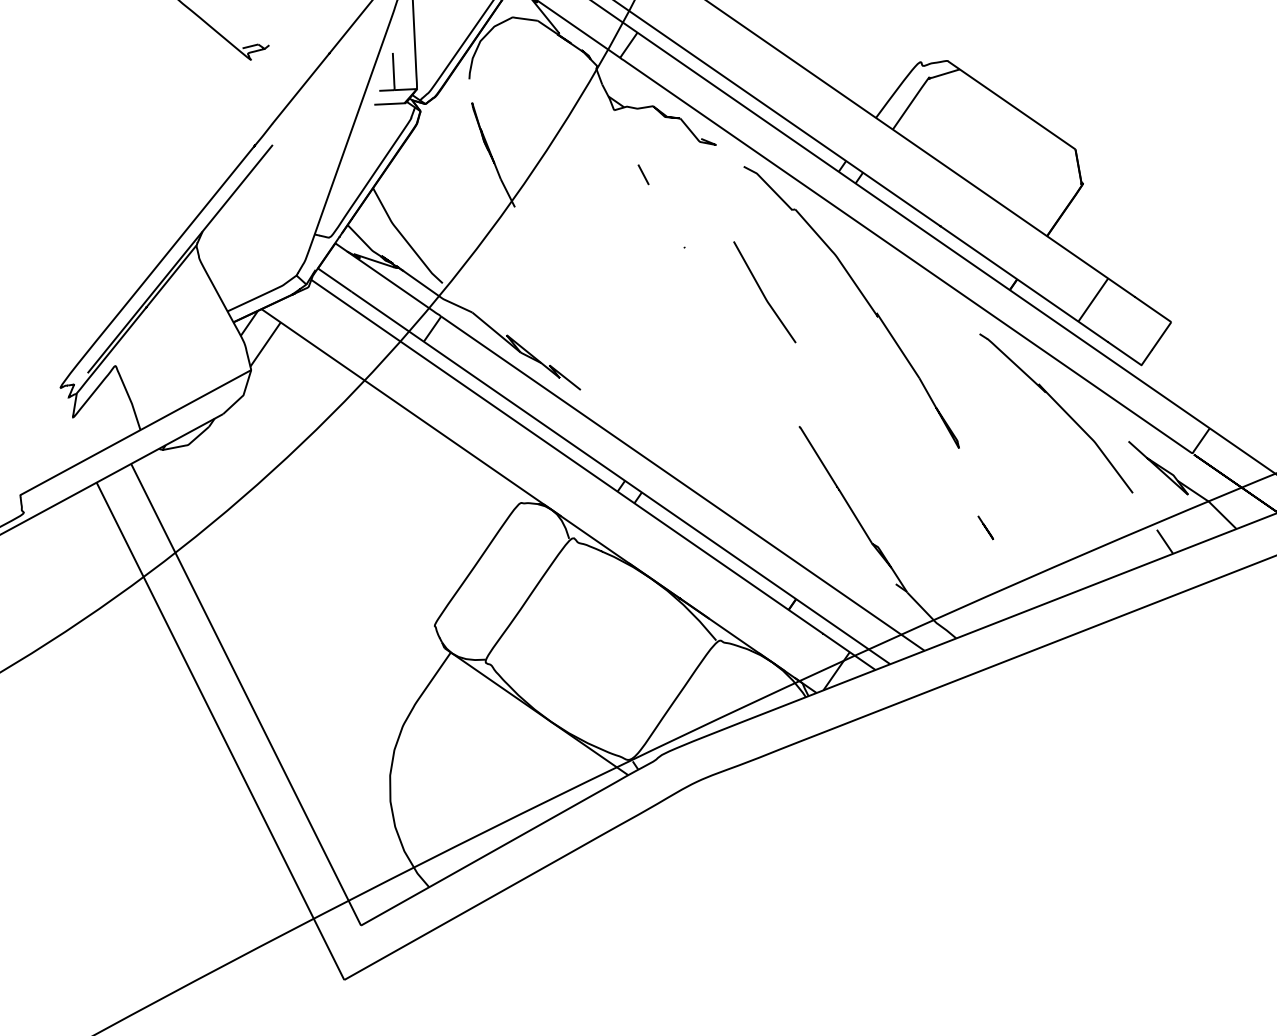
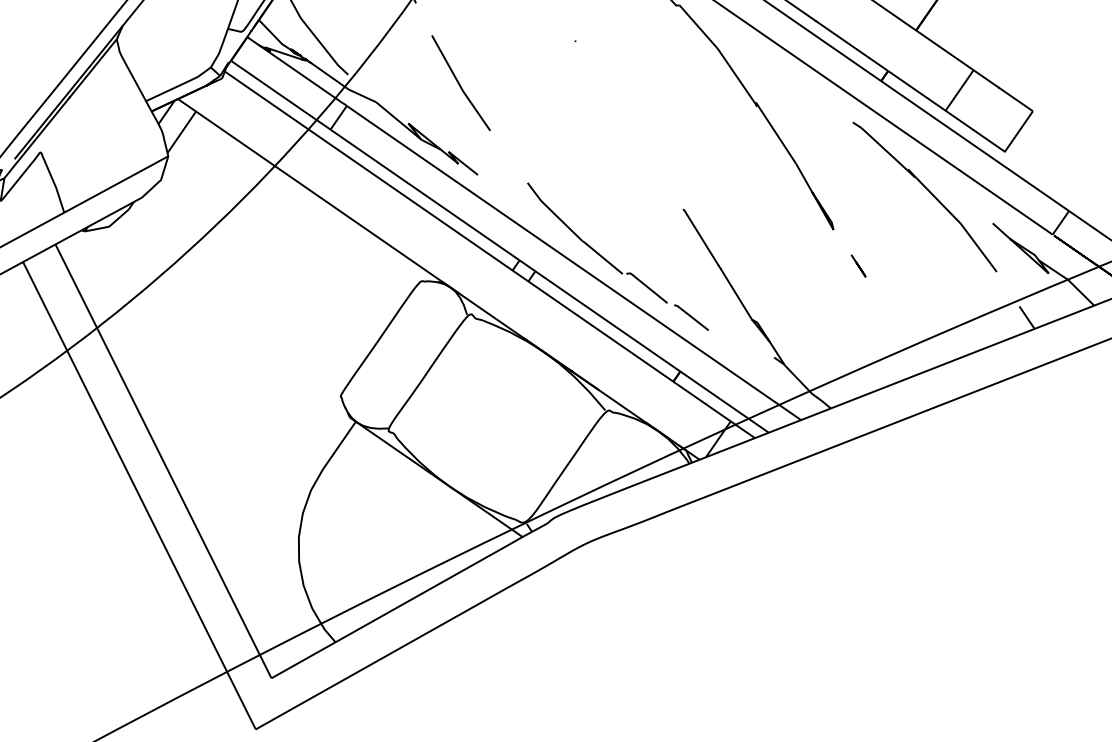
curve: (763, 292) -> (459, 83), moved
part: (722, 483) -> (611, 262), added
line: (985, 527) -> (858, 265), moved

